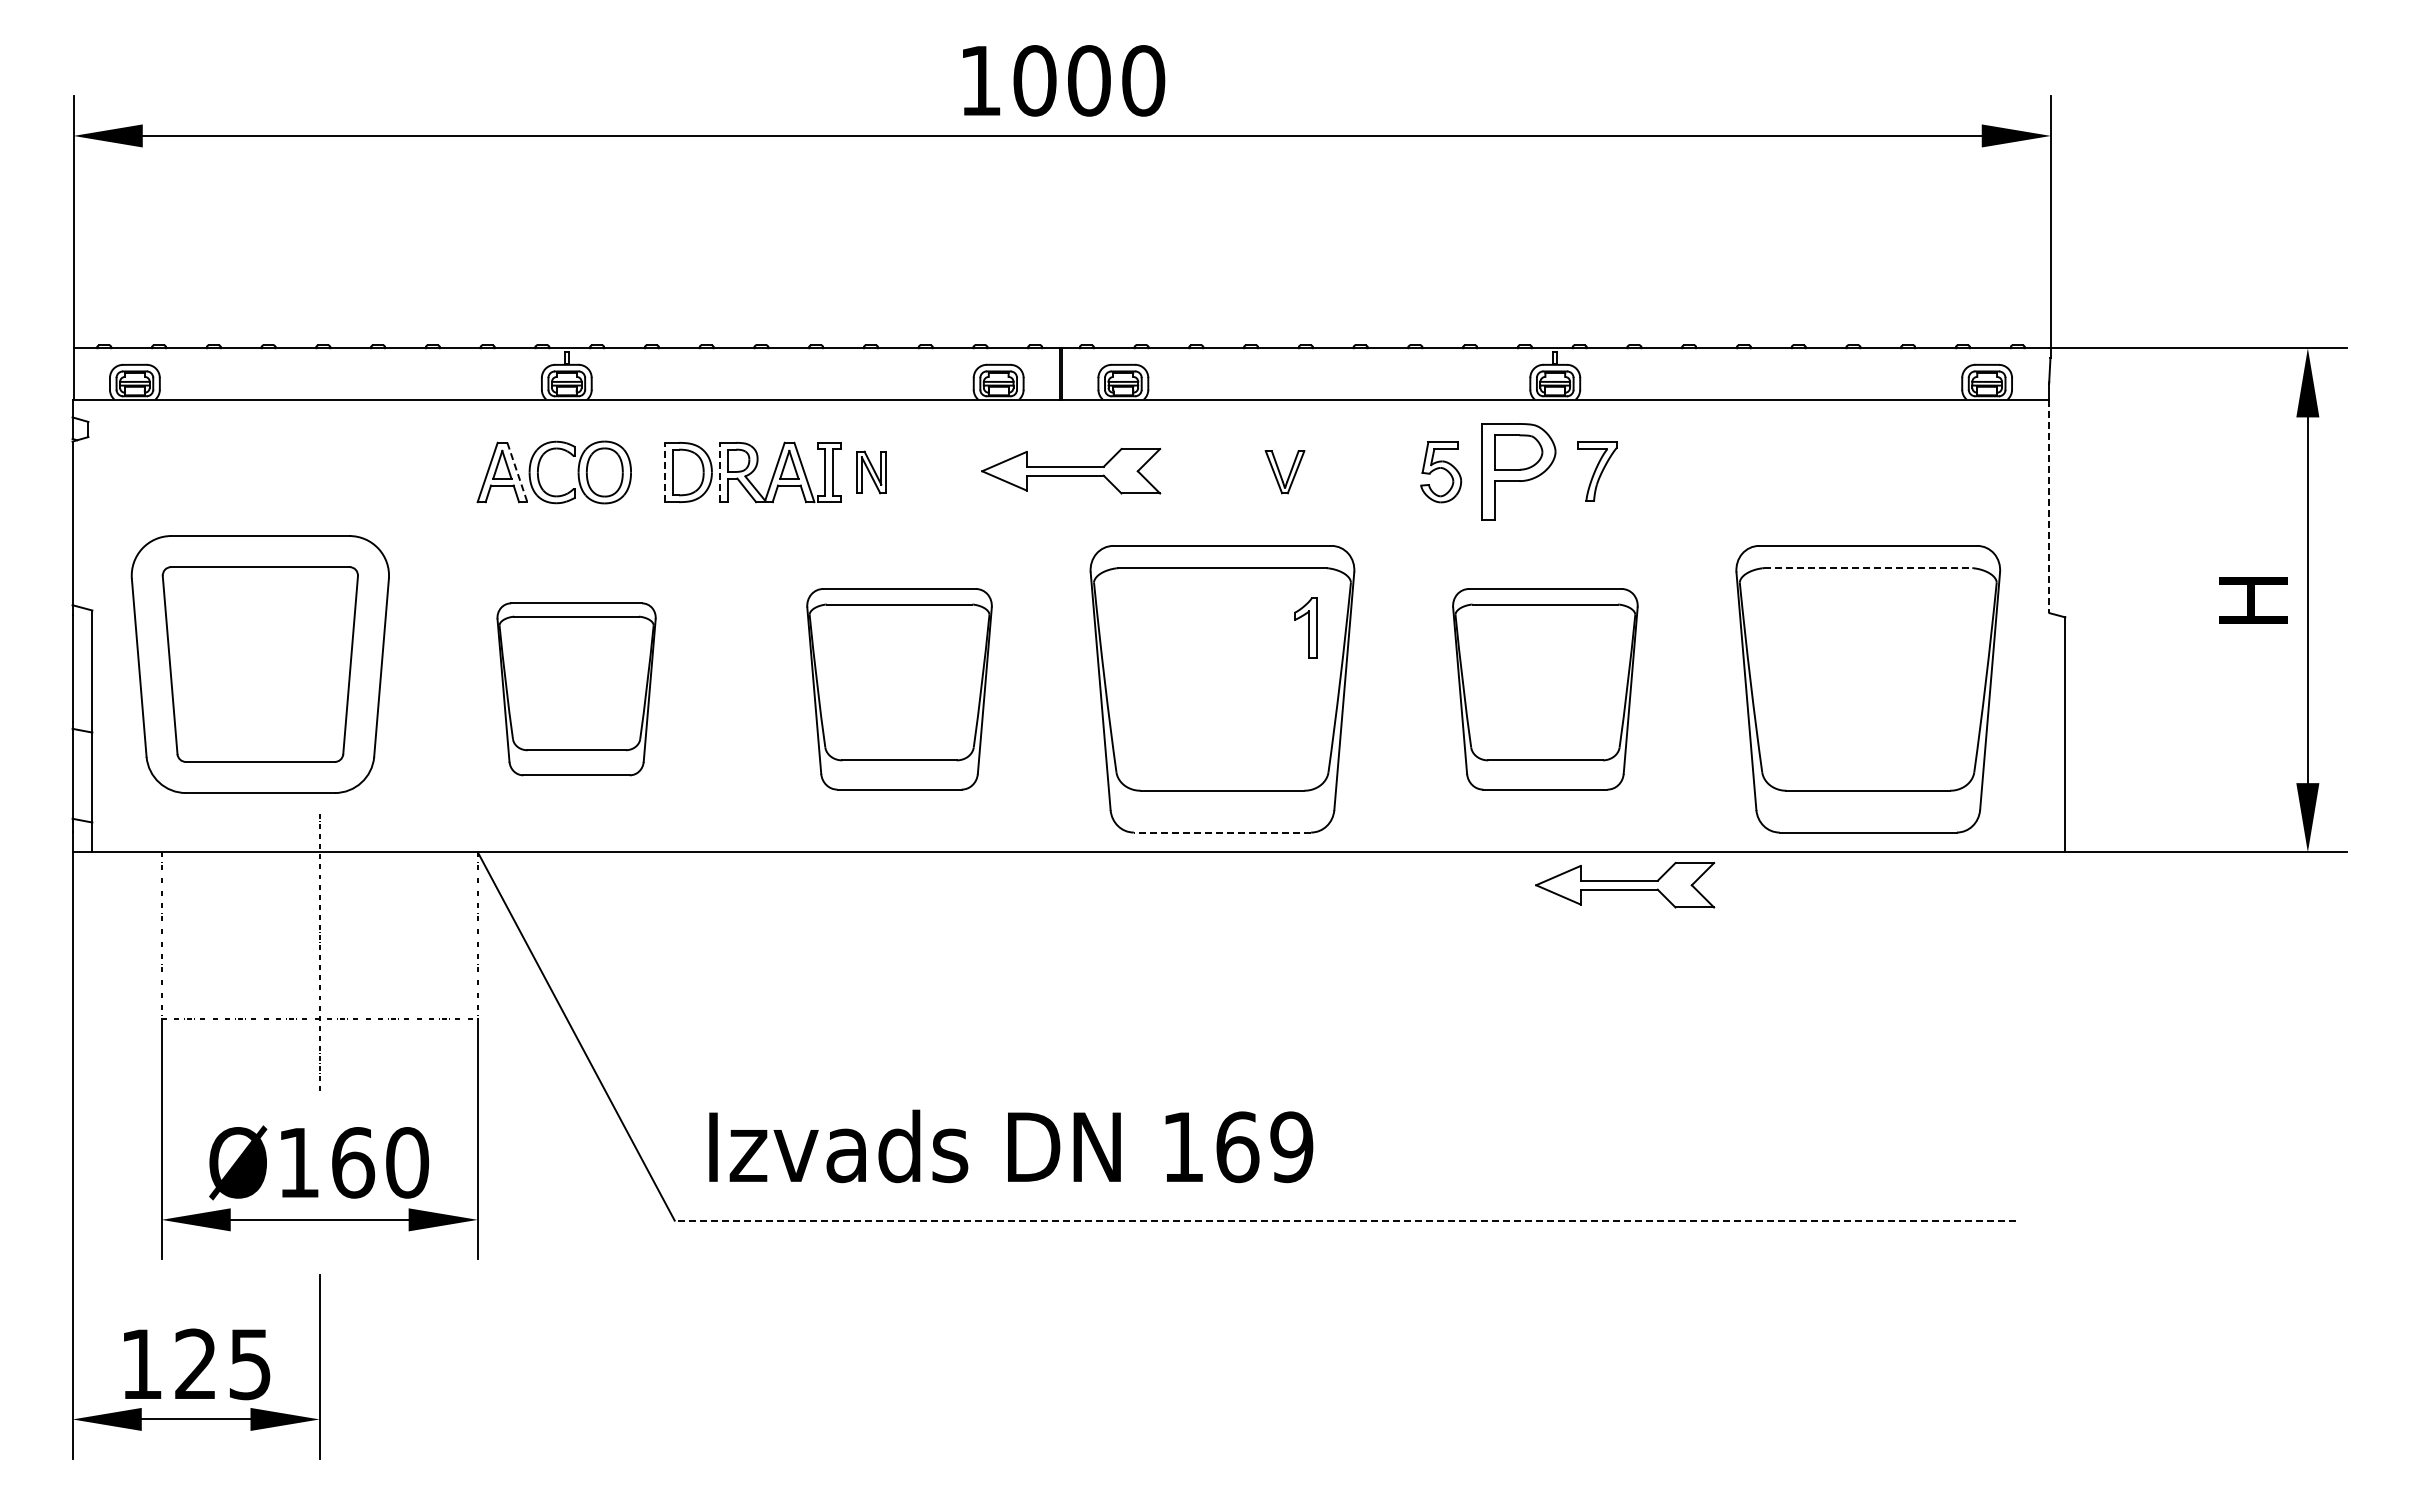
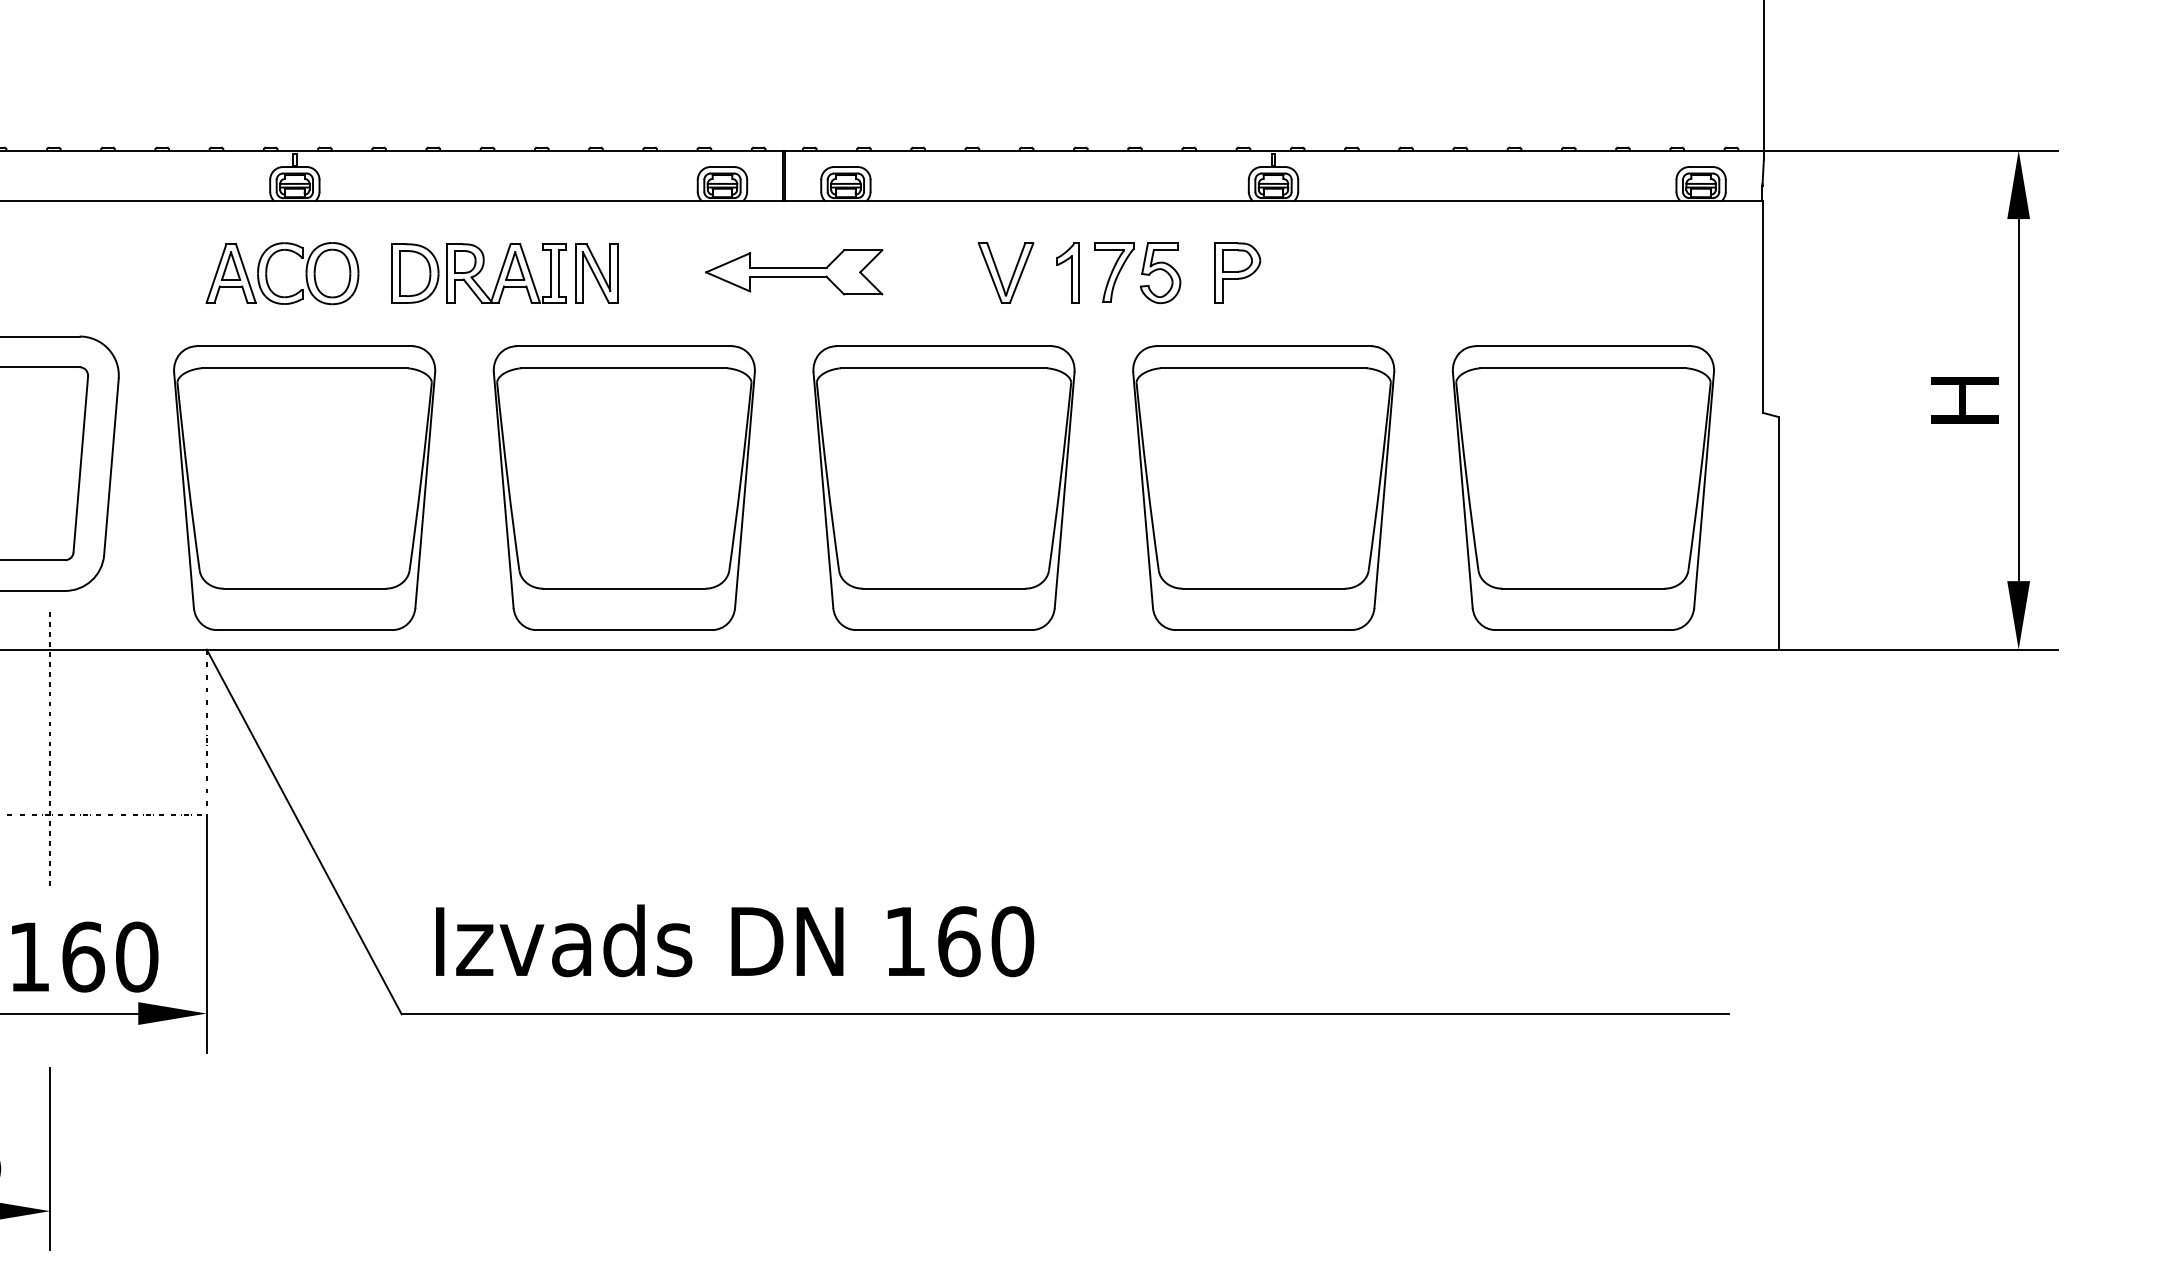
part: (1518, 471) -> (1237, 272), size x0.62
part: (1597, 471) -> (1114, 272), moved
line: (517, 472) -> (246, 273), dashed -> solid
line: (665, 472) -> (392, 273), dashed -> solid
line: (720, 472) -> (447, 273), dashed -> solid
part: (871, 472) -> (596, 273), size x1.43
part: (1284, 472) -> (1005, 273), size x1.43
line: (2049, 506) -> (1762, 307), dashed -> solid
line: (1868, 568) -> (1583, 368), dashed -> solid
part: (1305, 627) -> (1067, 272), moved
part: (576, 689) -> (304, 488), size x1.67
part: (899, 689) -> (624, 488), size x1.43
part: (1545, 689) -> (1263, 488), size x1.43
line: (1222, 832) -> (944, 630), dashed -> solid
part: (1625, 884) -> (1343, 681), removed
text: (1291, 1147) -> (1012, 941), 169 -> 160
line: (1344, 1220) -> (1064, 1014), dashed -> solid

